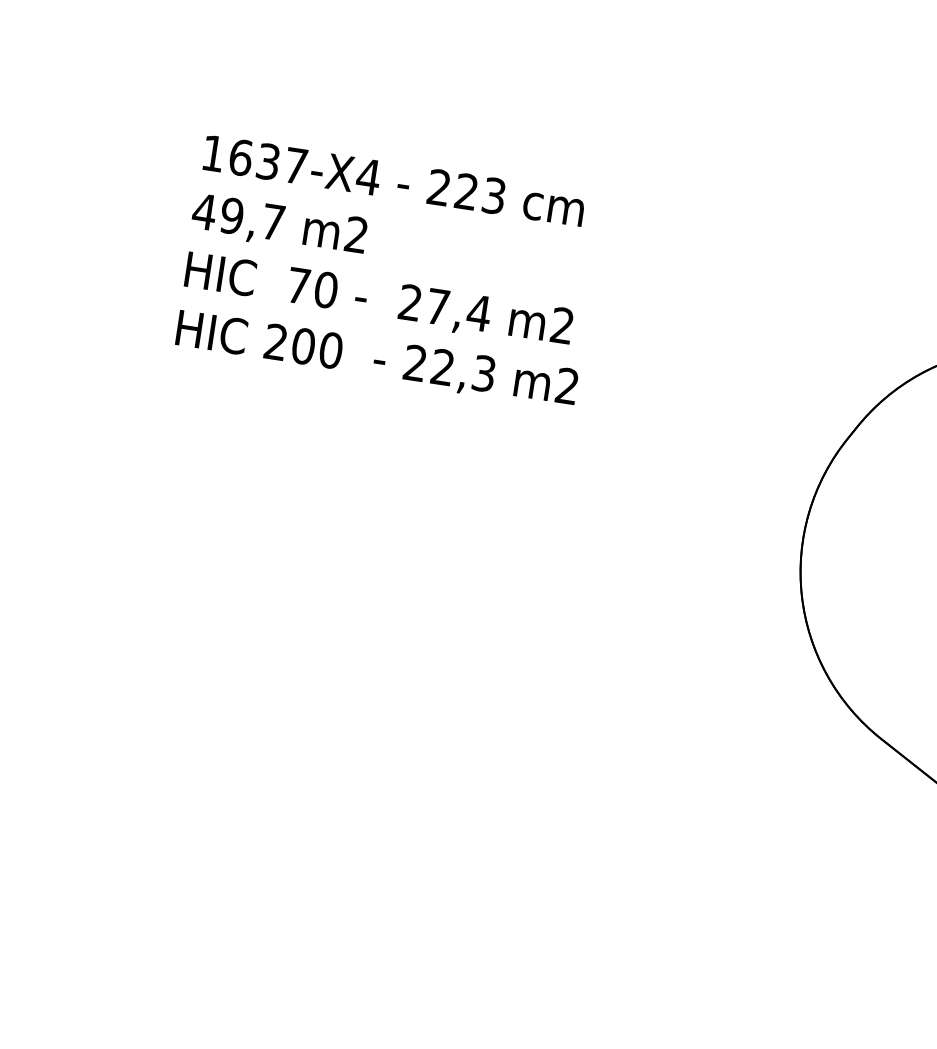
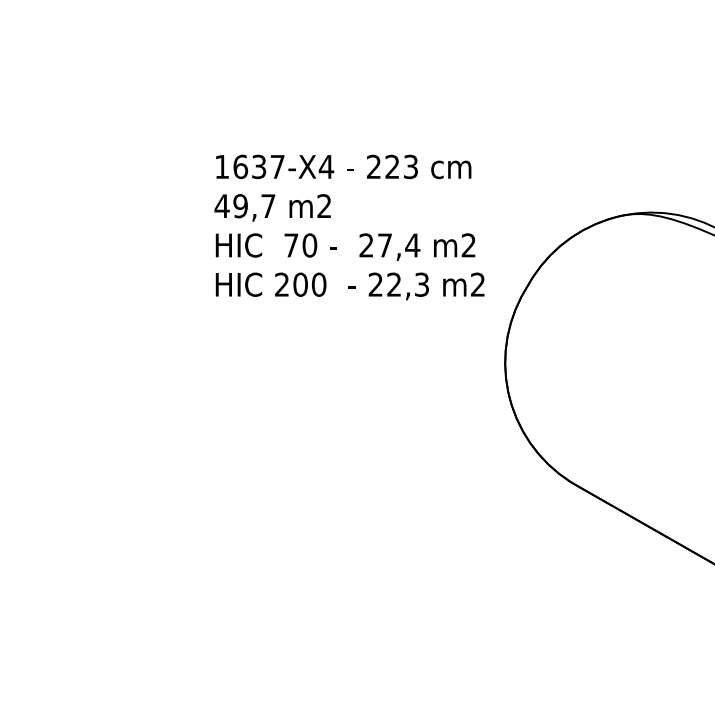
text: (389, 272) -> (349, 227), moved

